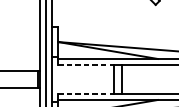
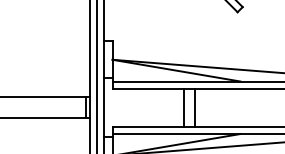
line: (86, 64) -> (148, 88), dashed -> solid
line: (86, 94) -> (148, 126), dashed -> solid

